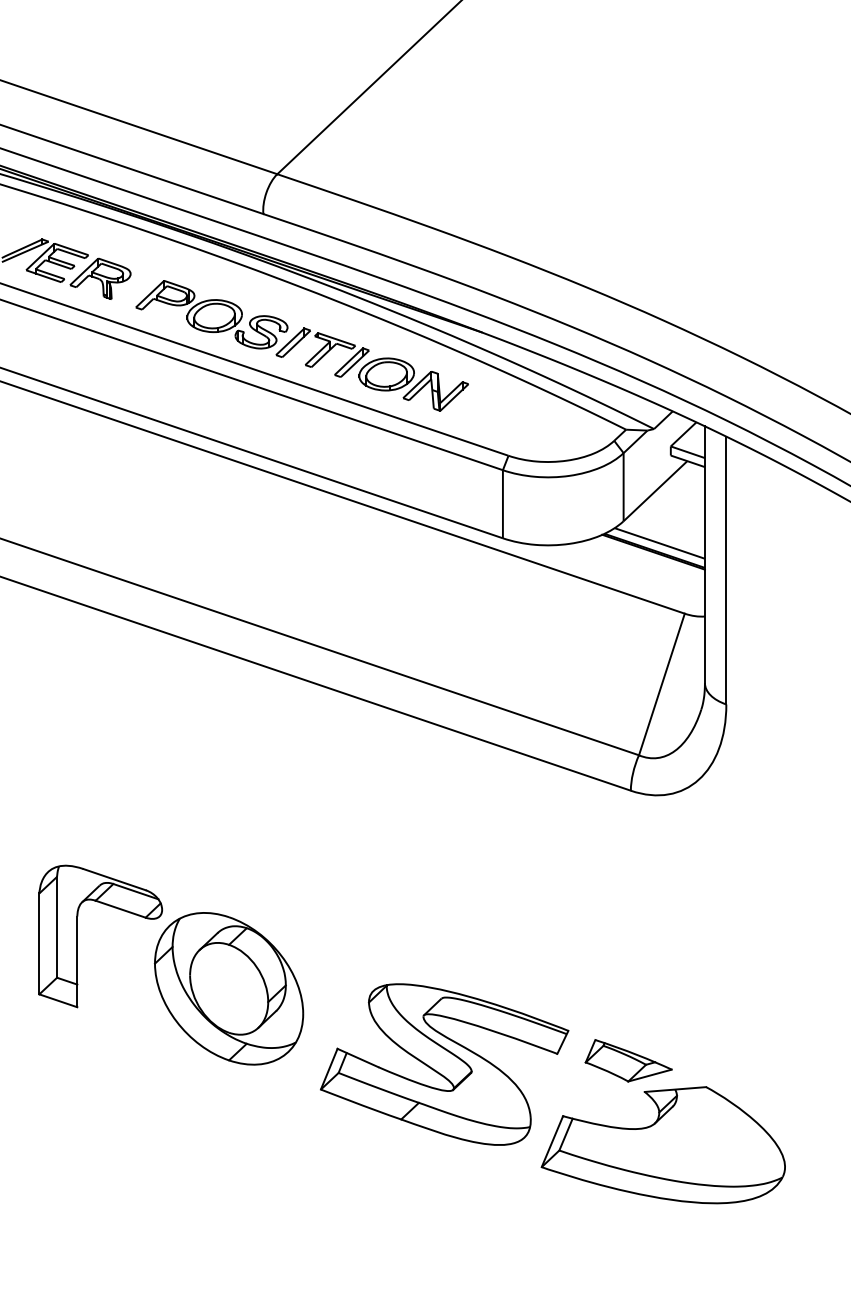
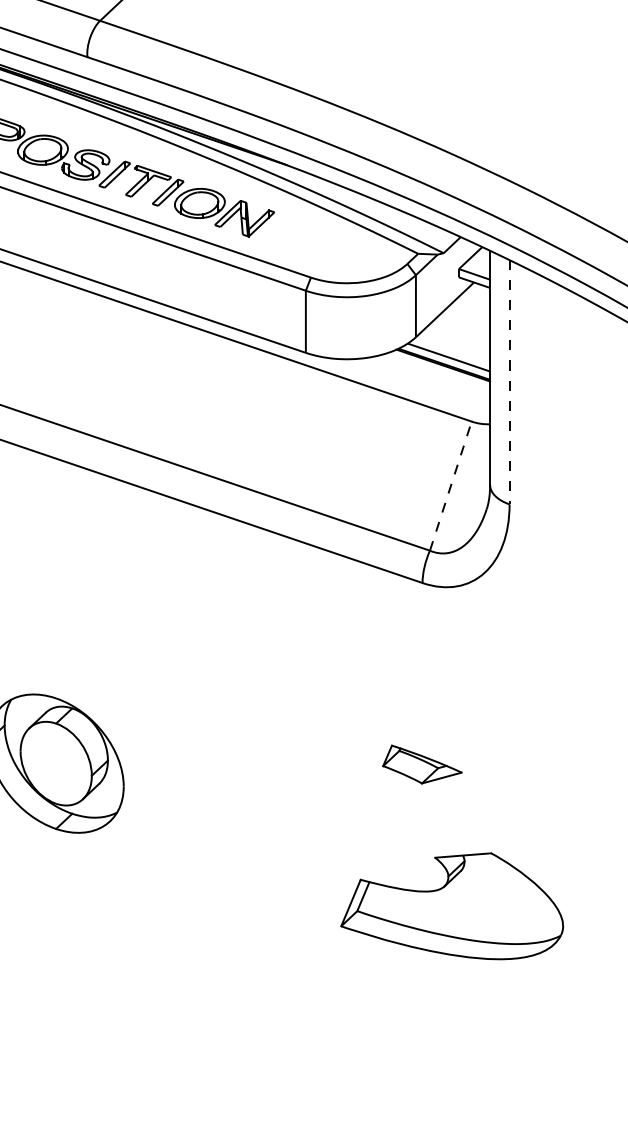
line: (726, 570) -> (509, 382), solid -> dashed
line: (662, 684) -> (451, 486), solid -> dashed
part: (628, 1060) -> (422, 764), moved
part: (444, 1064) -> (252, 832), removed

